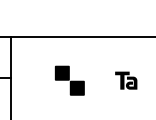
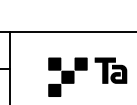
fill: (91, 72) -> (80, 63), added
part: (125, 80) -> (110, 70), size x1.67
fill: (61, 102) -> (54, 89), added

